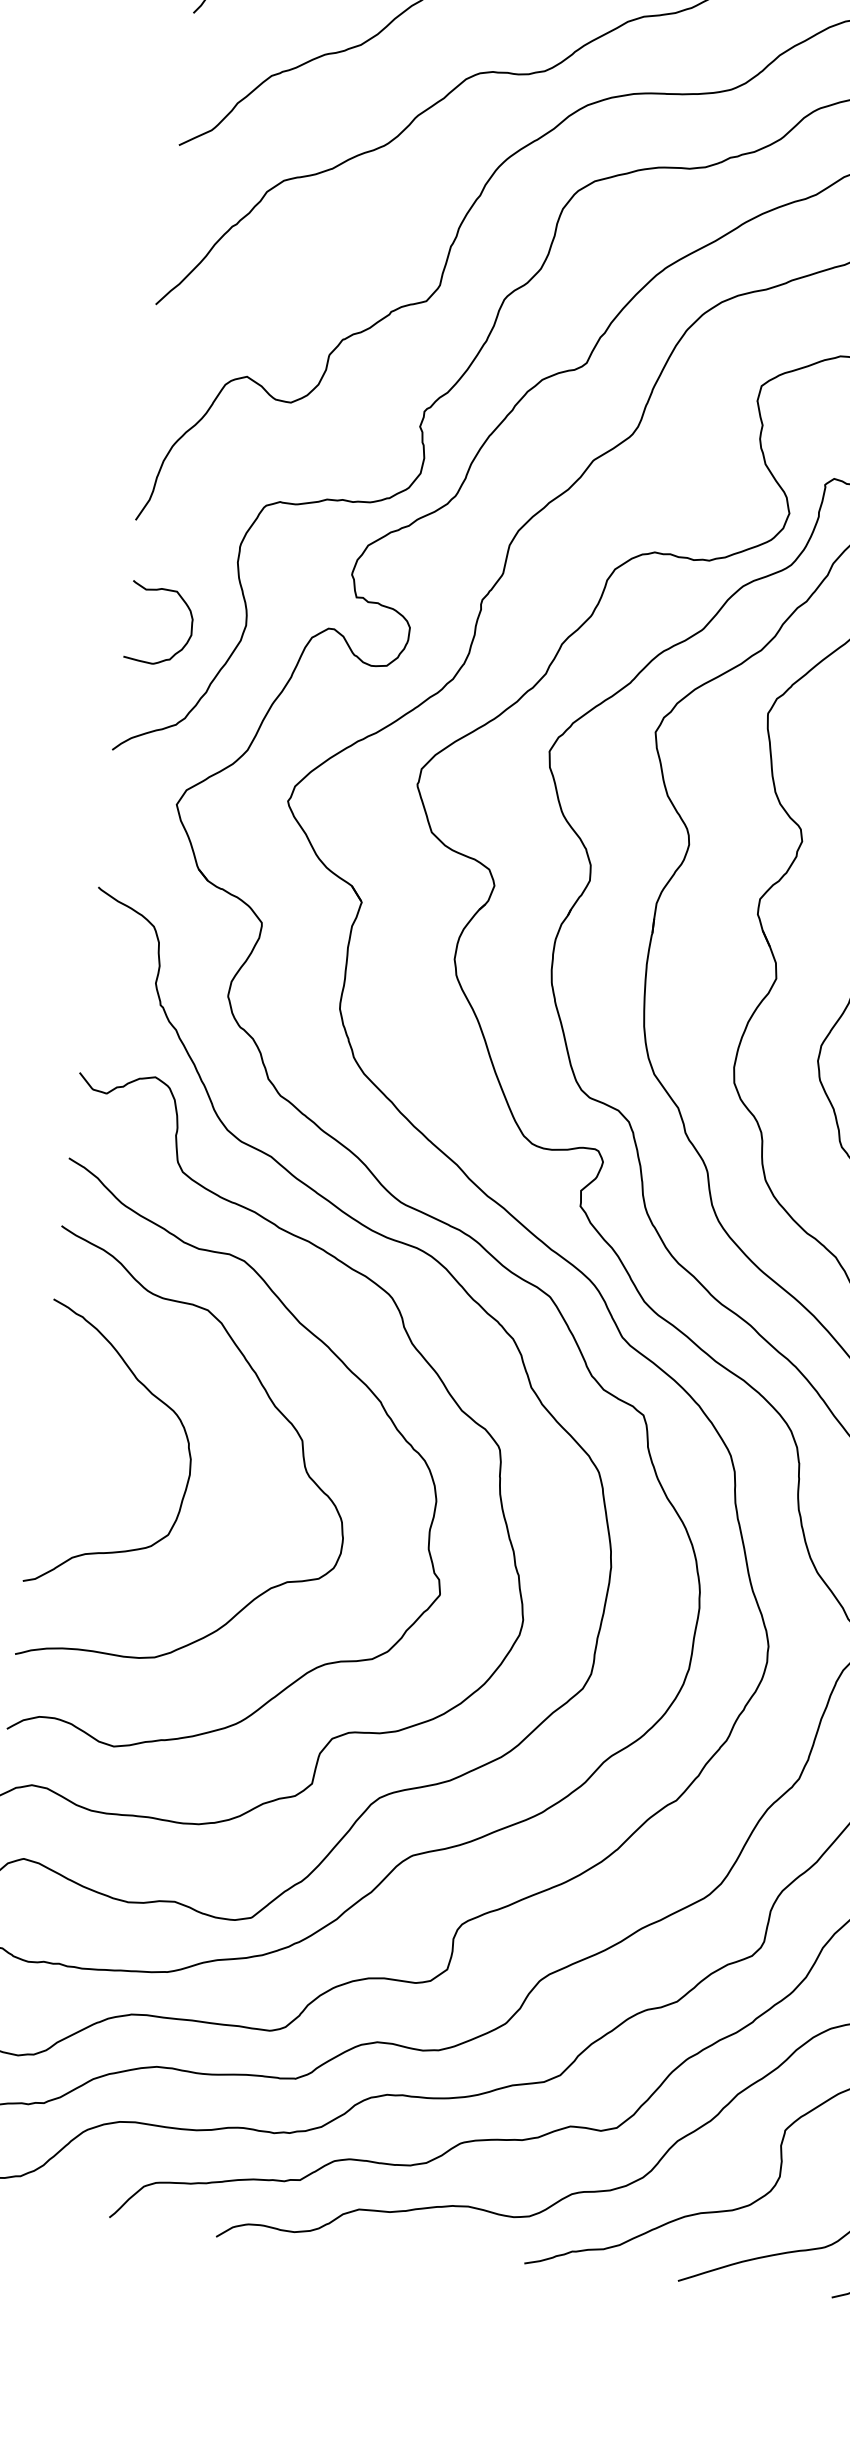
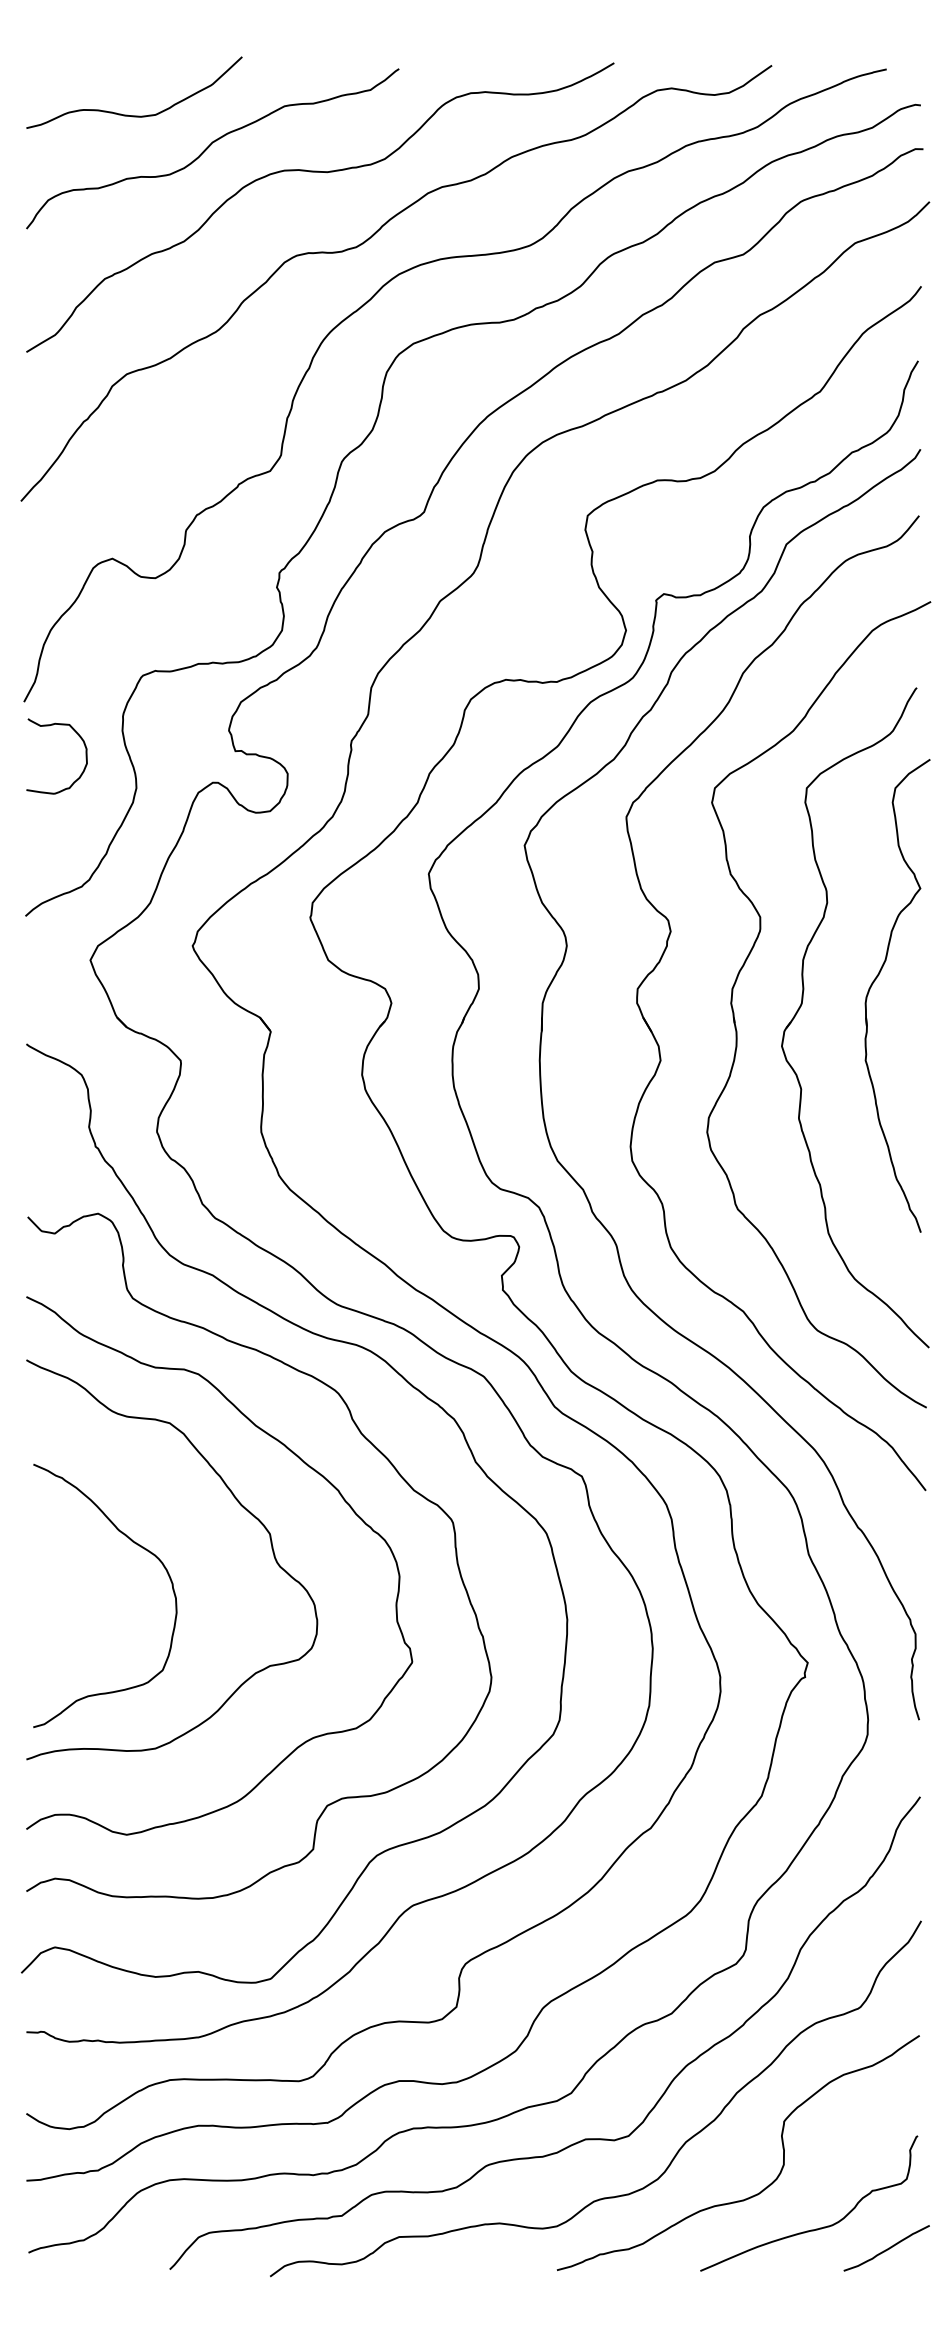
curve: (190, 627) -> (85, 756), moved
curve: (153, 1396) -> (135, 1544), moved

